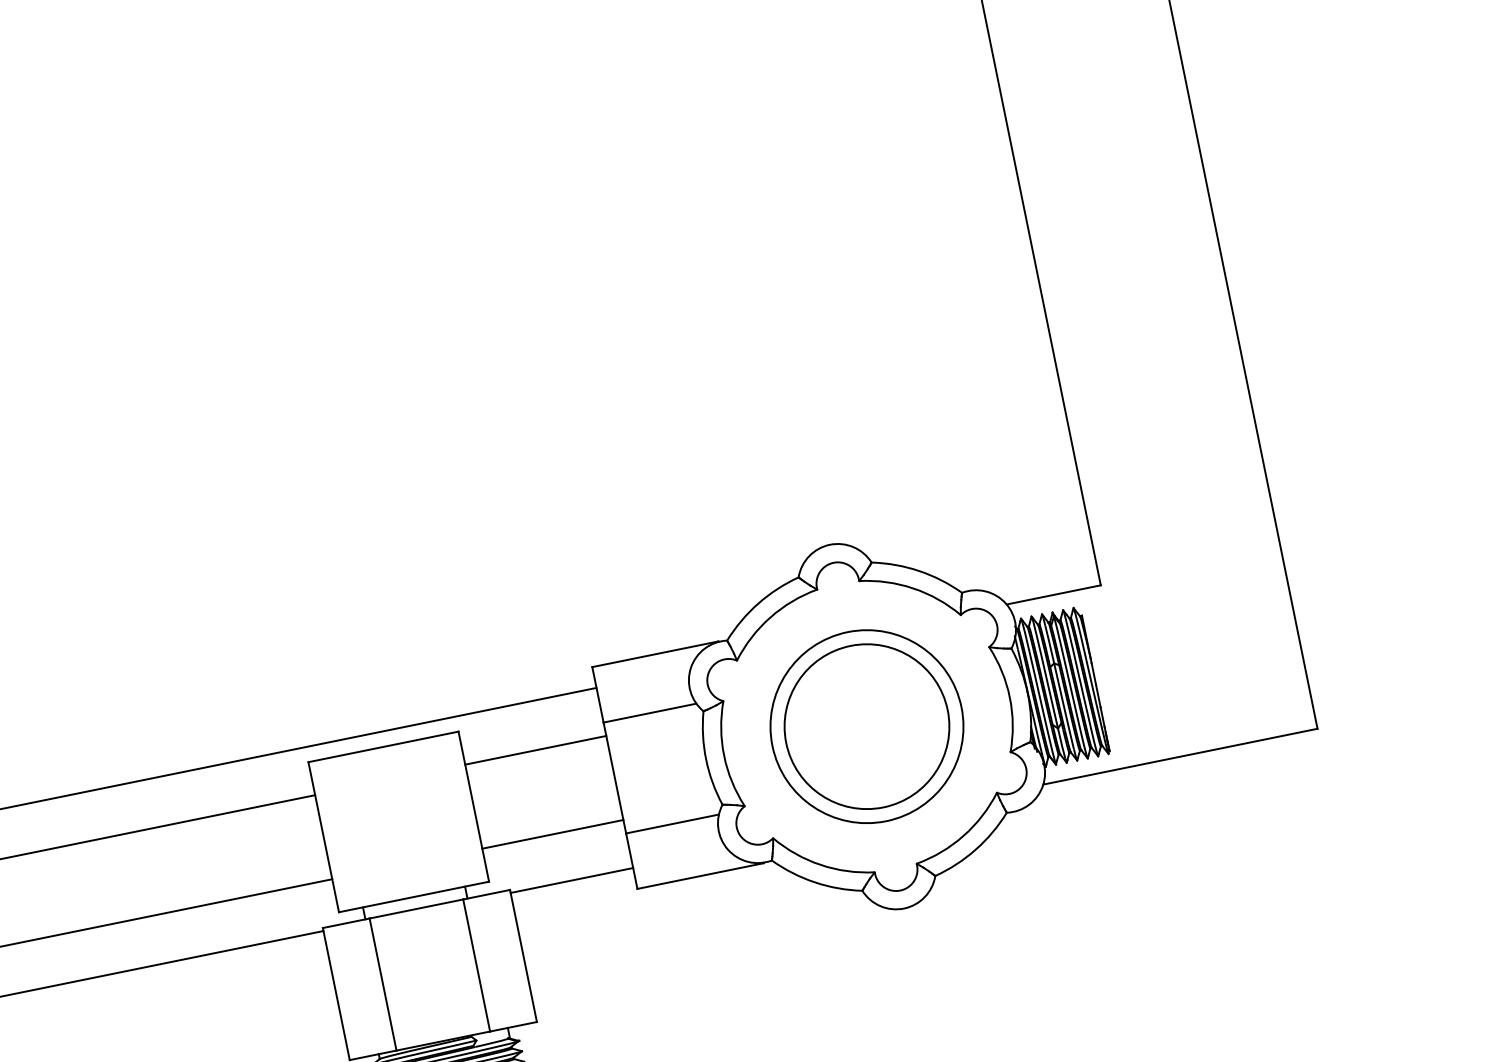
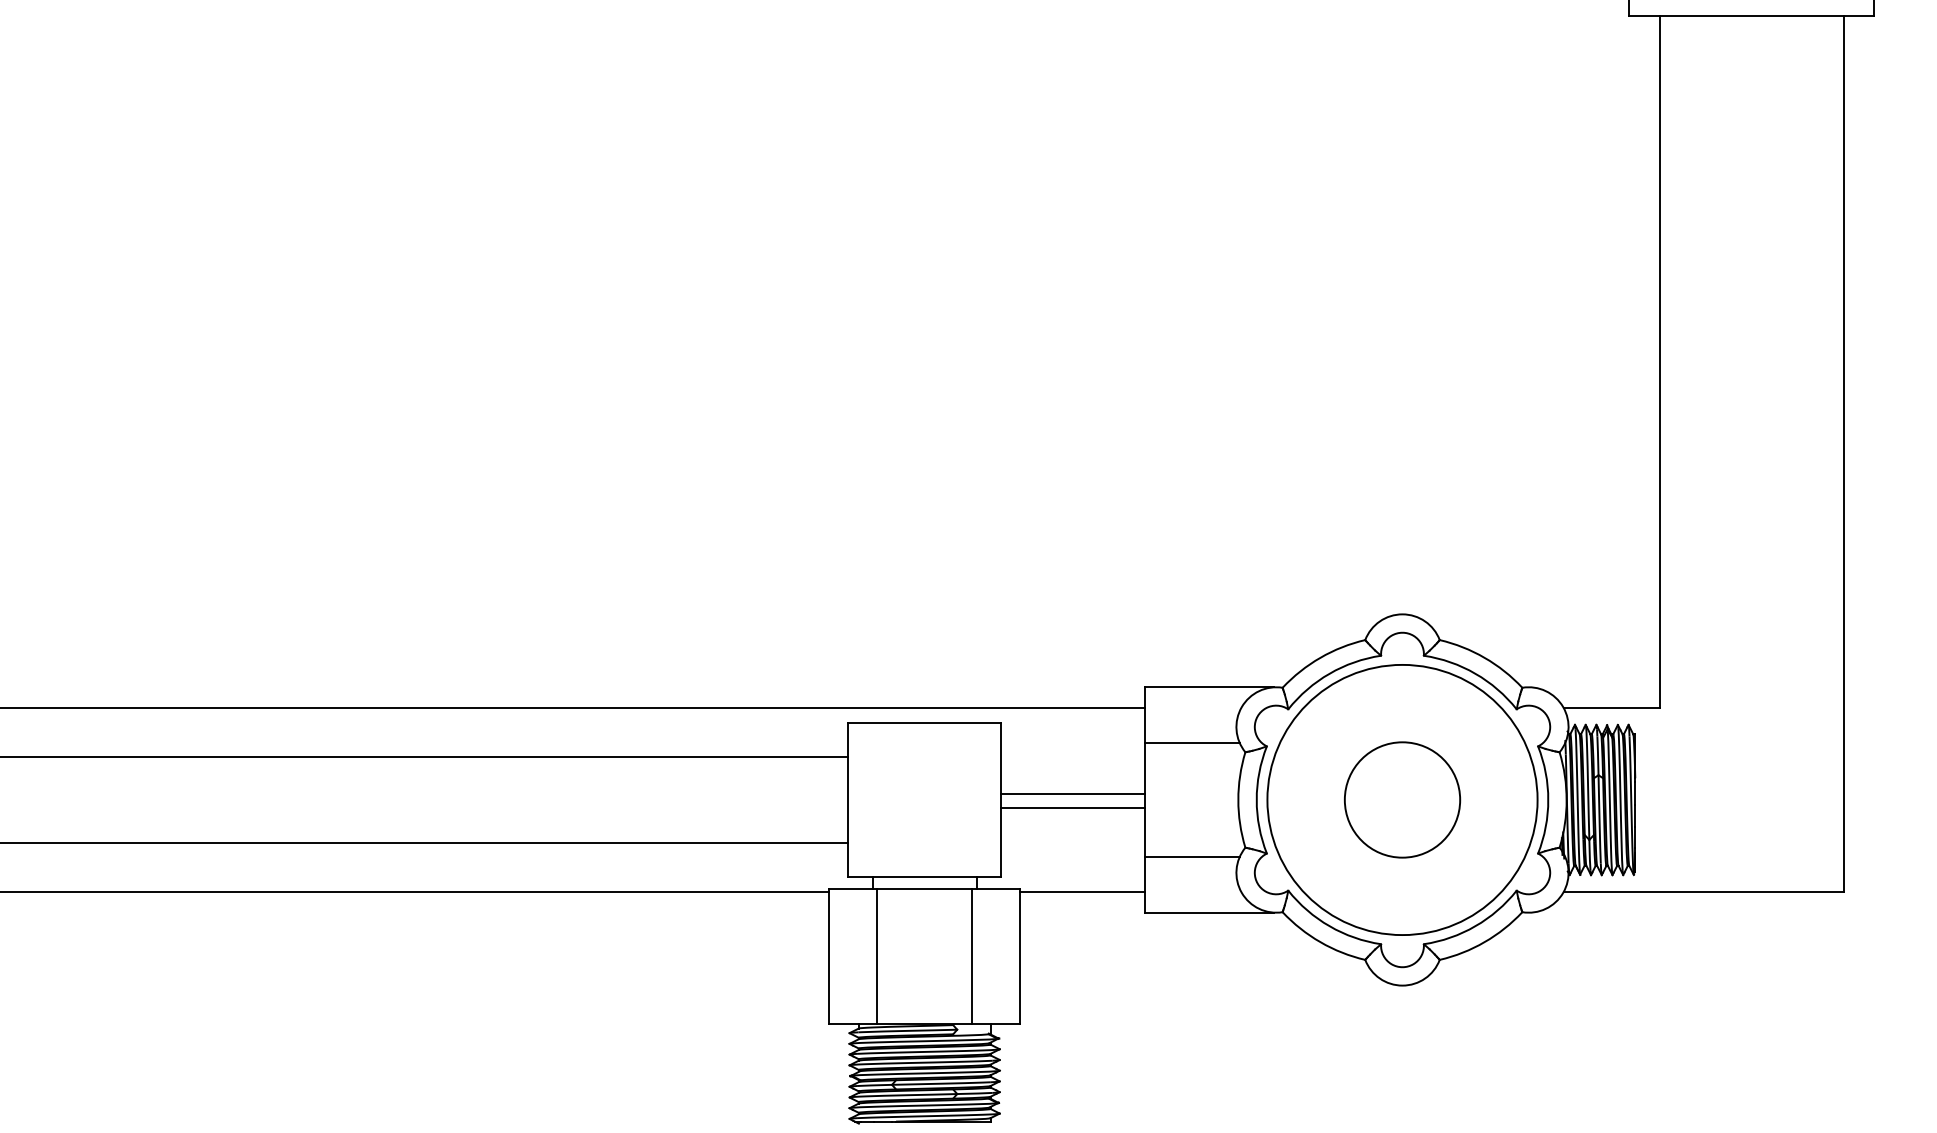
circle: (866, 726) -> (1402, 799), size x0.7
circle: (866, 726) -> (1402, 799), size x1.4
line: (536, 750) -> (1073, 794), moved
line: (553, 833) -> (1073, 807), moved

